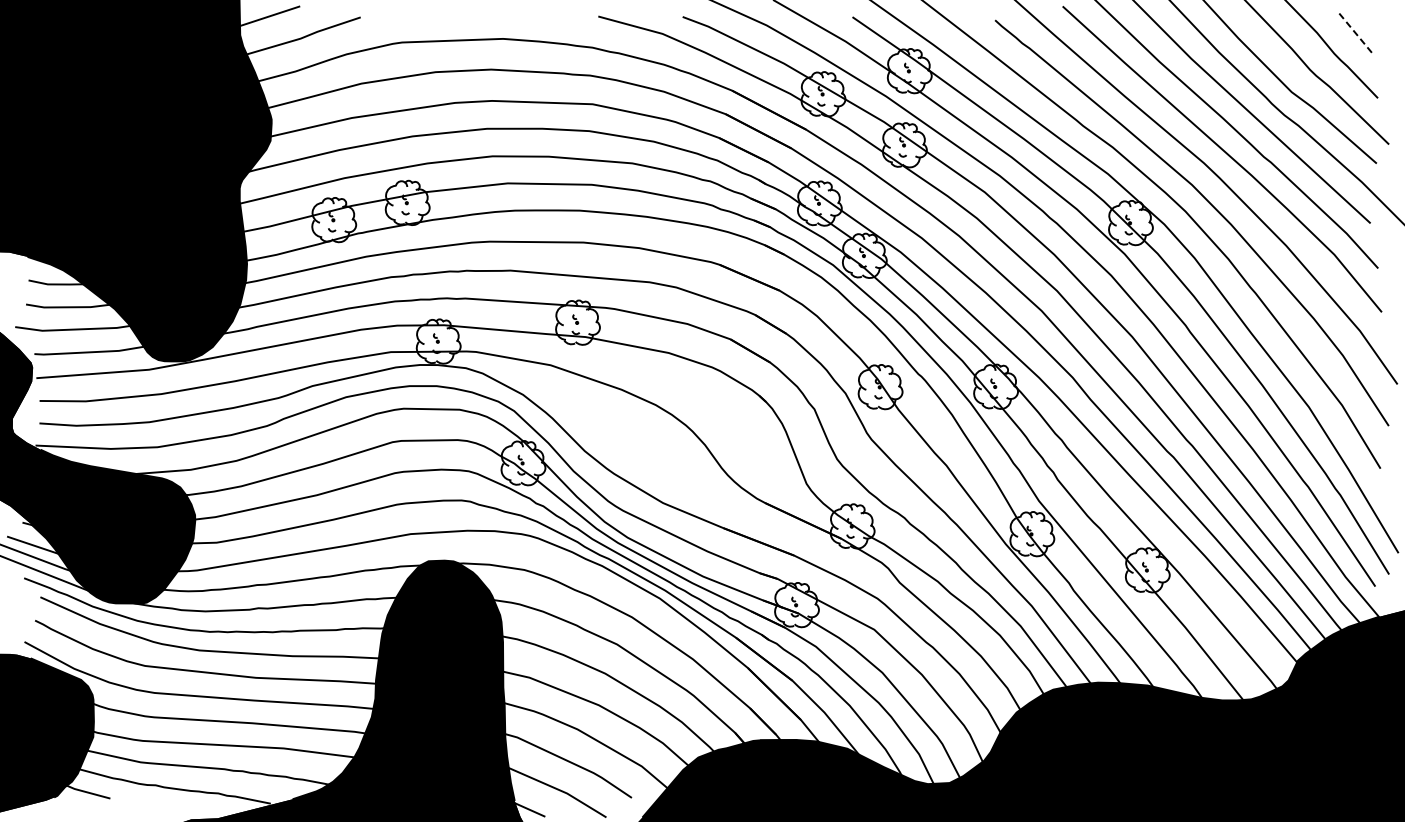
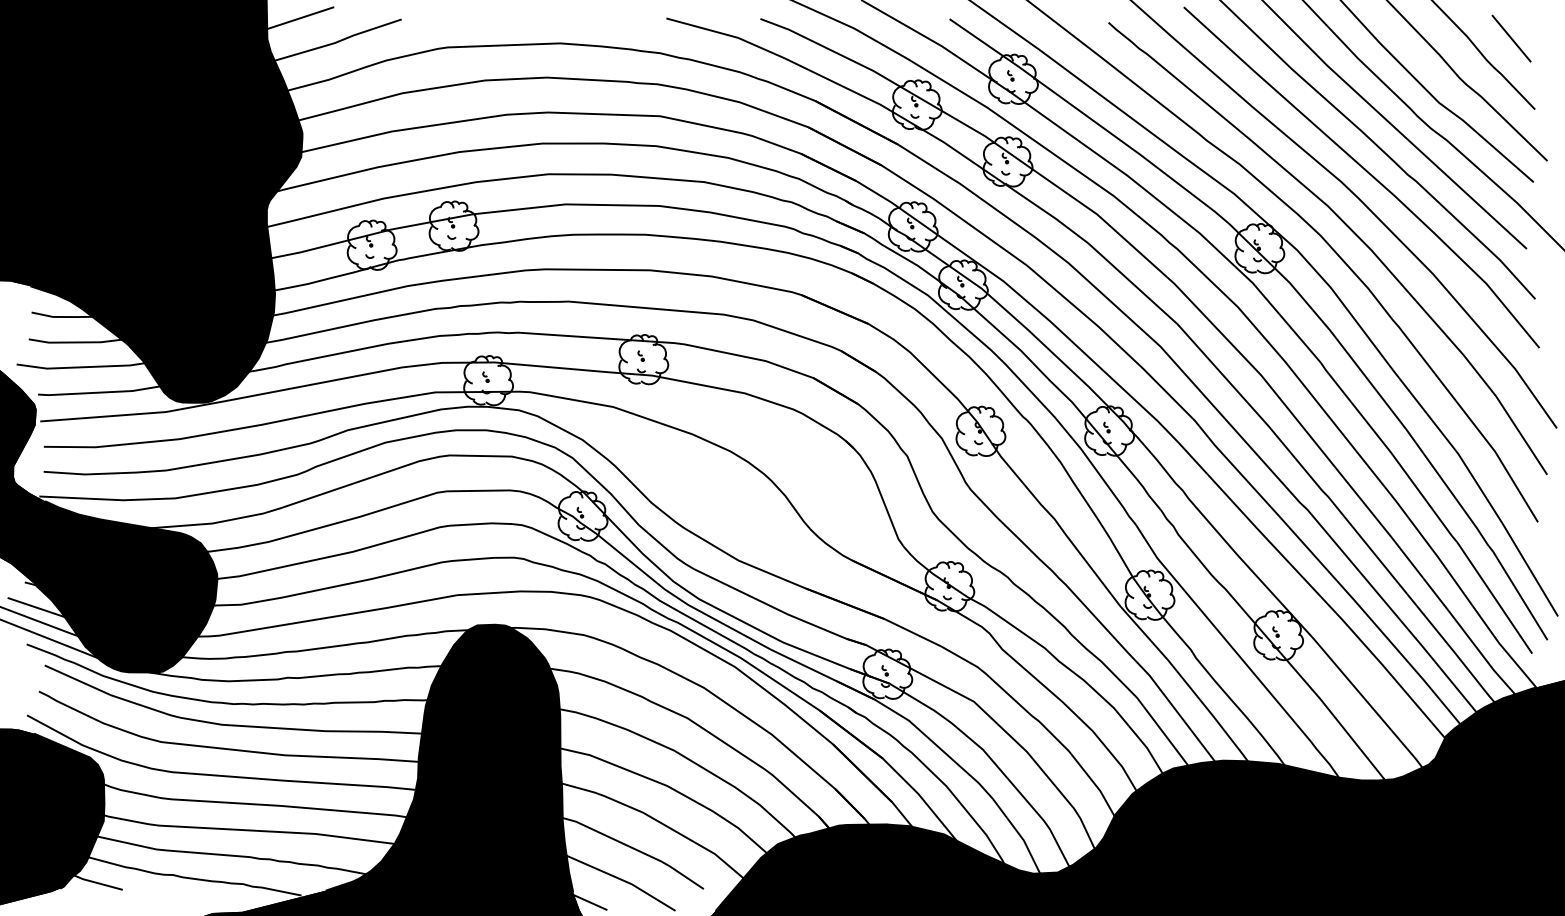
line: (1357, 35) -> (1512, 39), dashed -> solid

